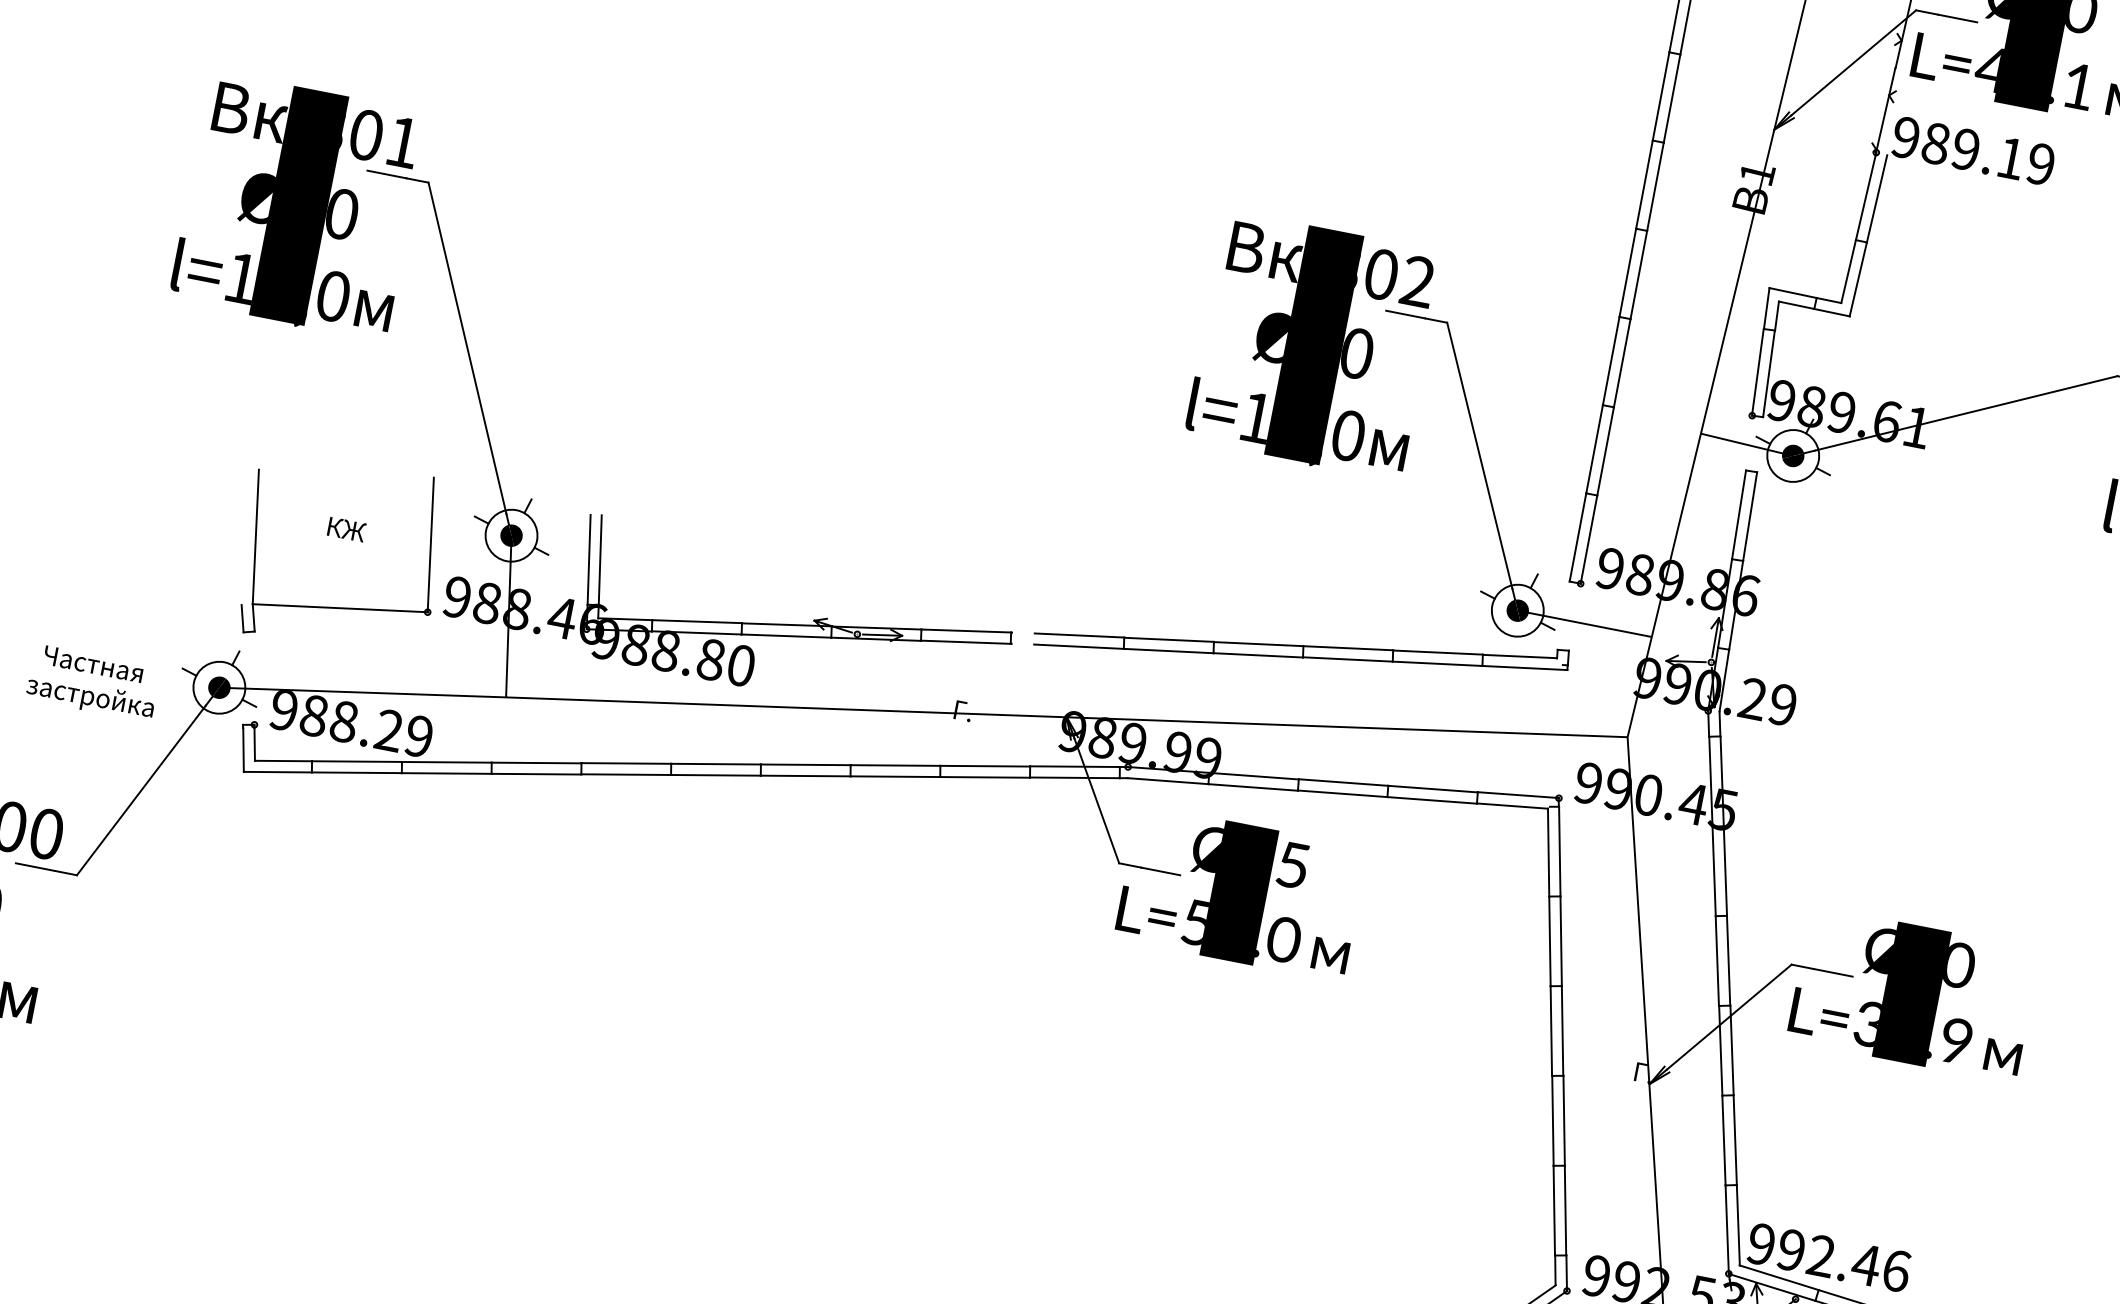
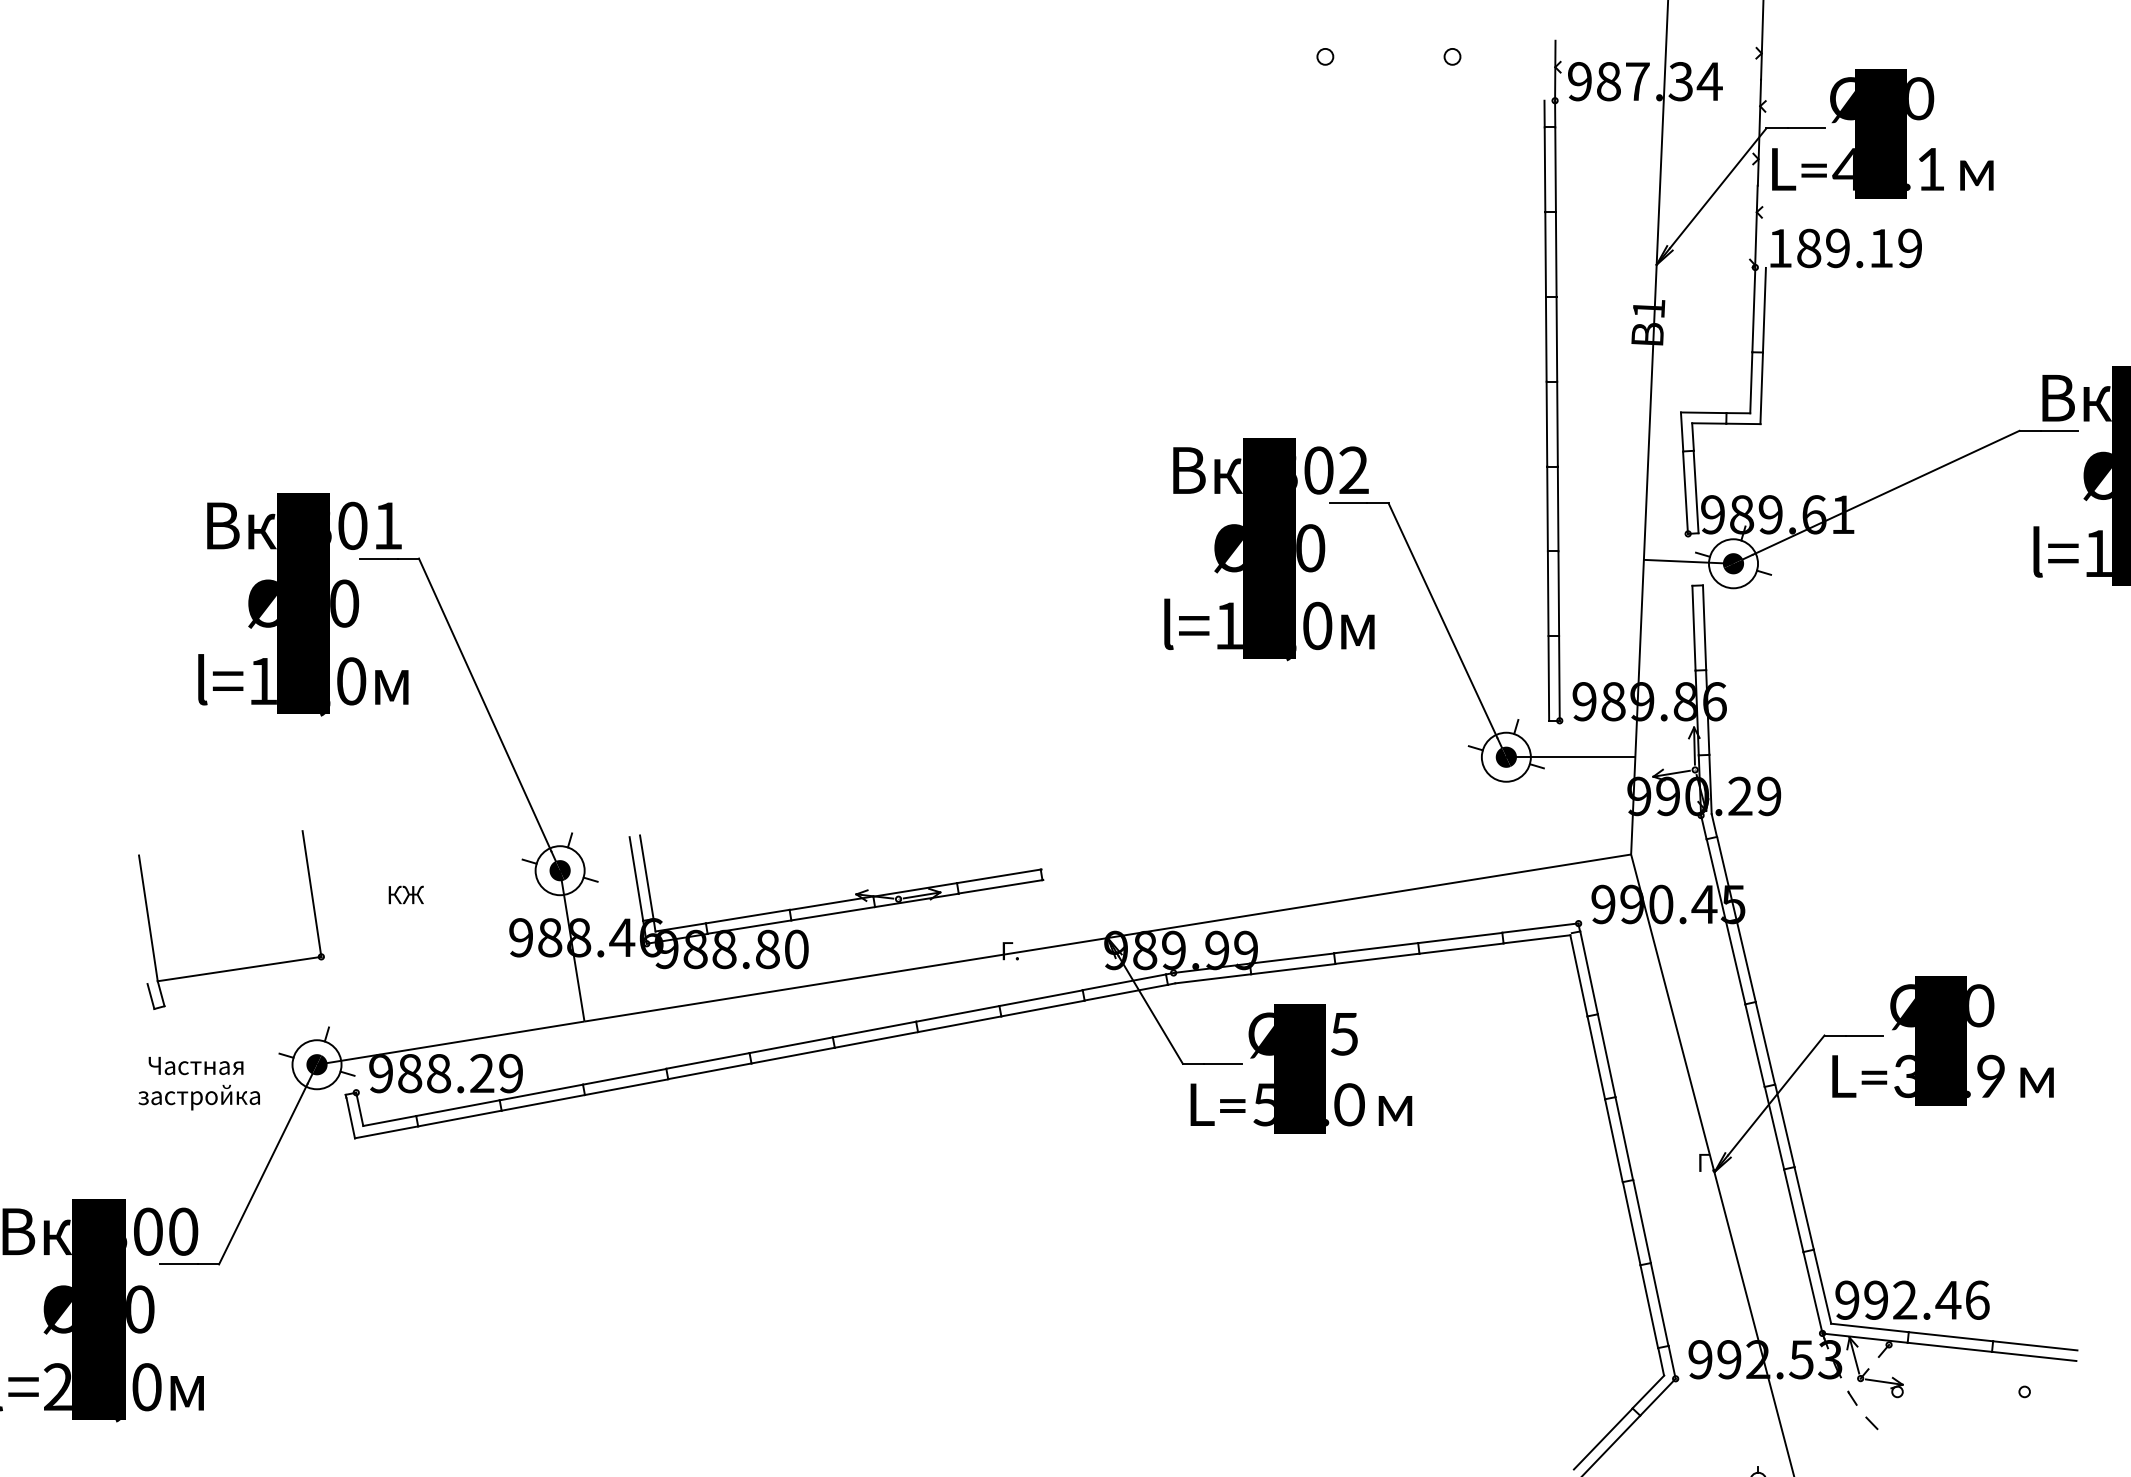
text: (1905, 137) -> (1779, 248), 989.19 -> 189.19
part: (342, 606) -> (241, 967), moved
part: (1301, 647) -> (1312, 830), removed

